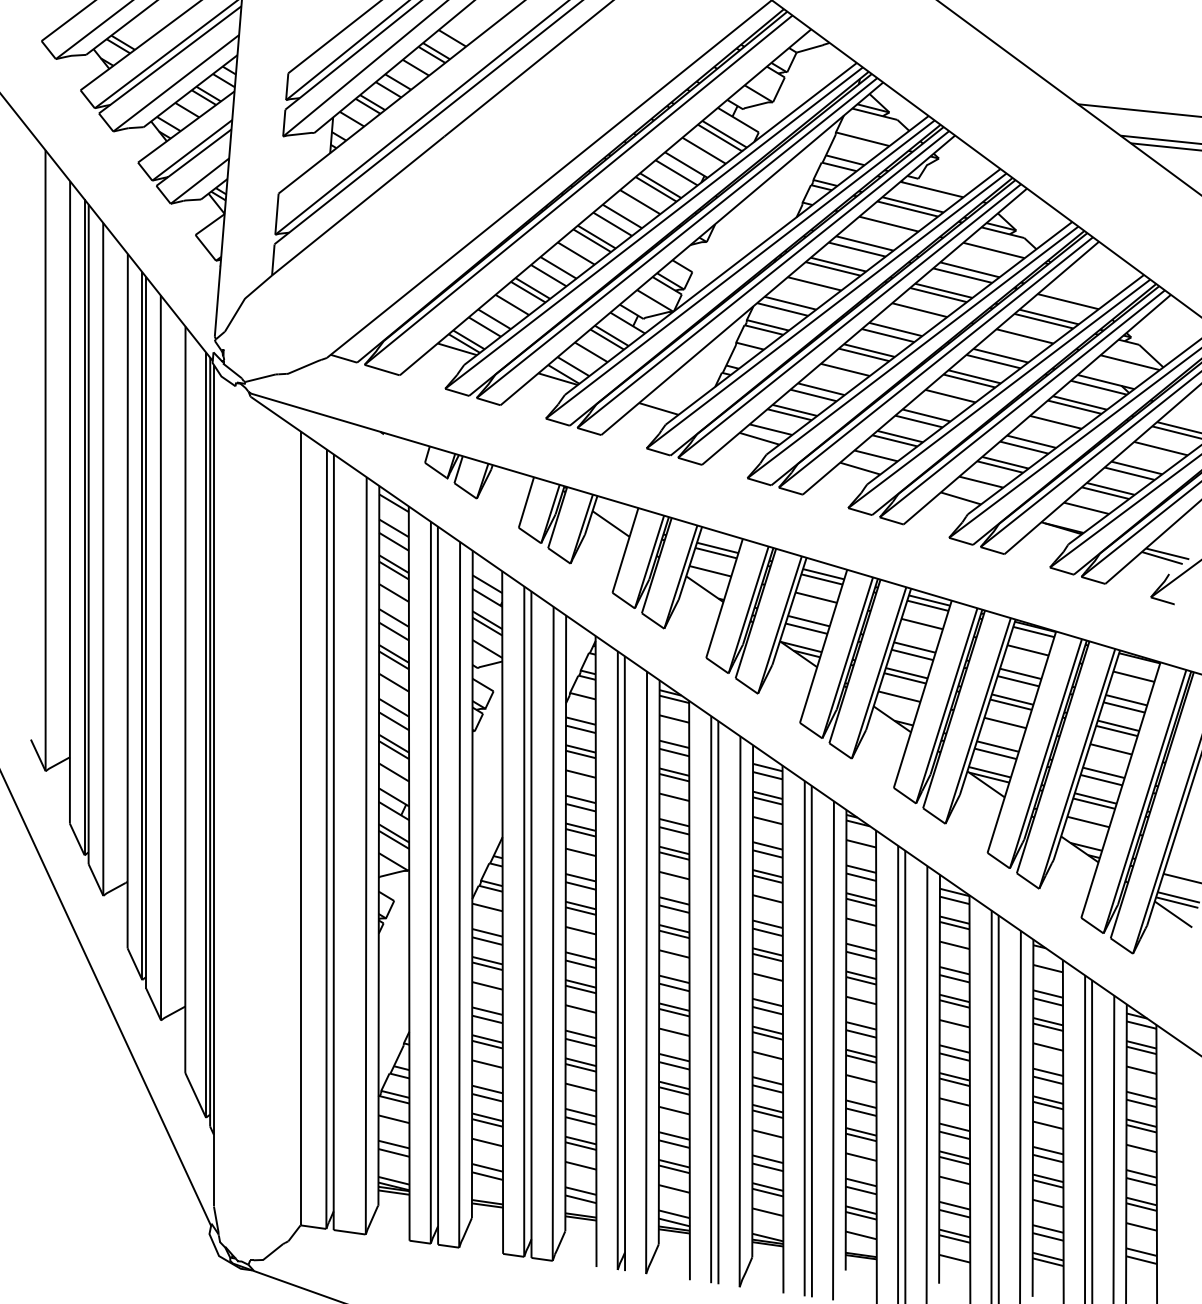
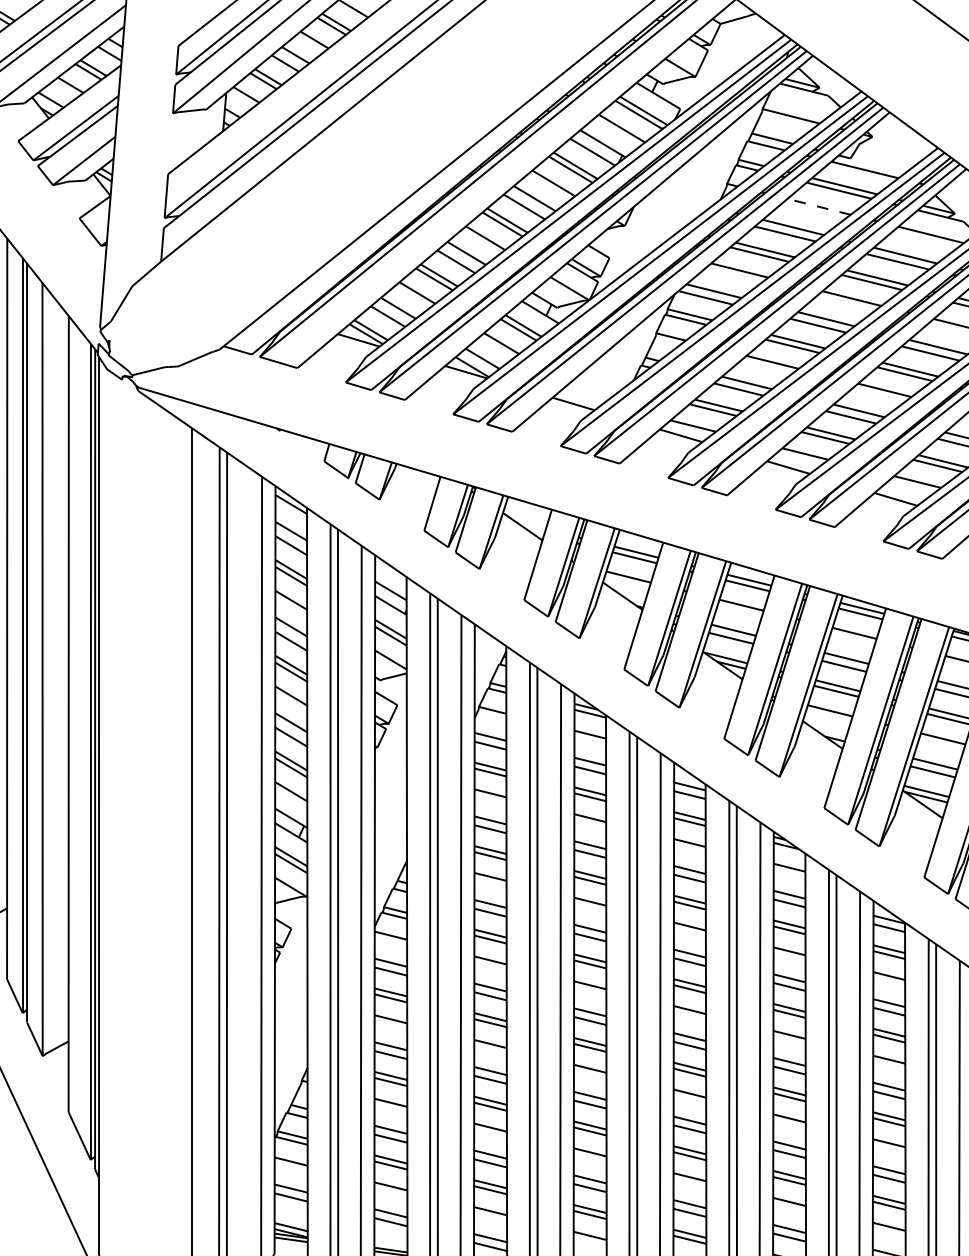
line: (888, 224) -> (818, 207), solid -> dashed

